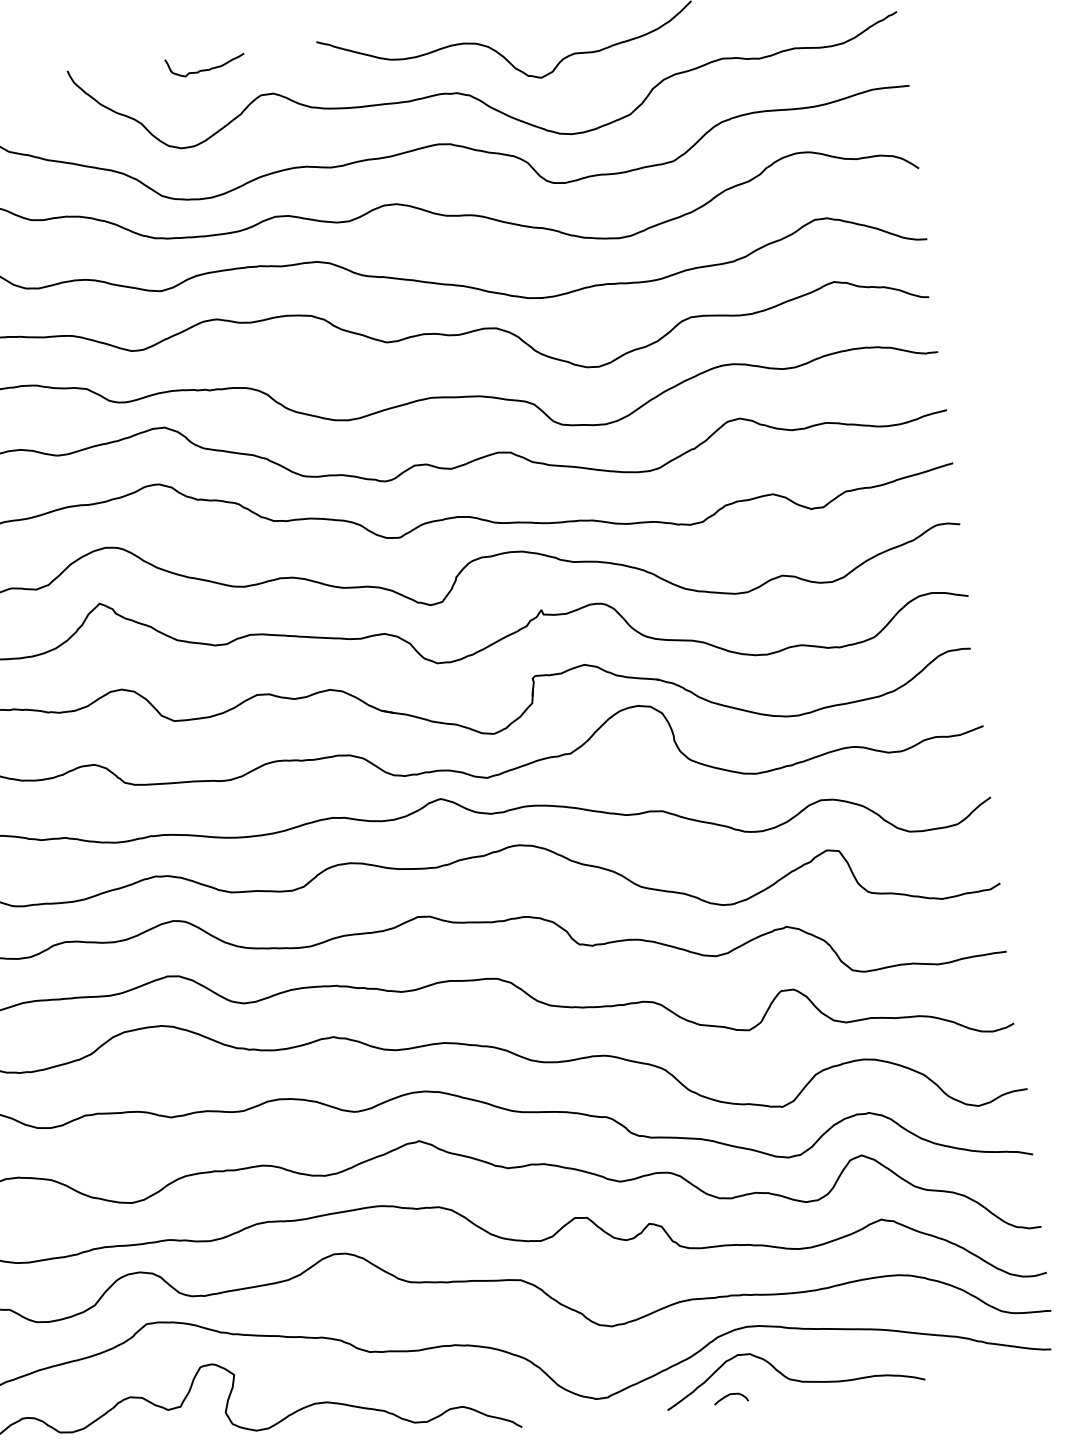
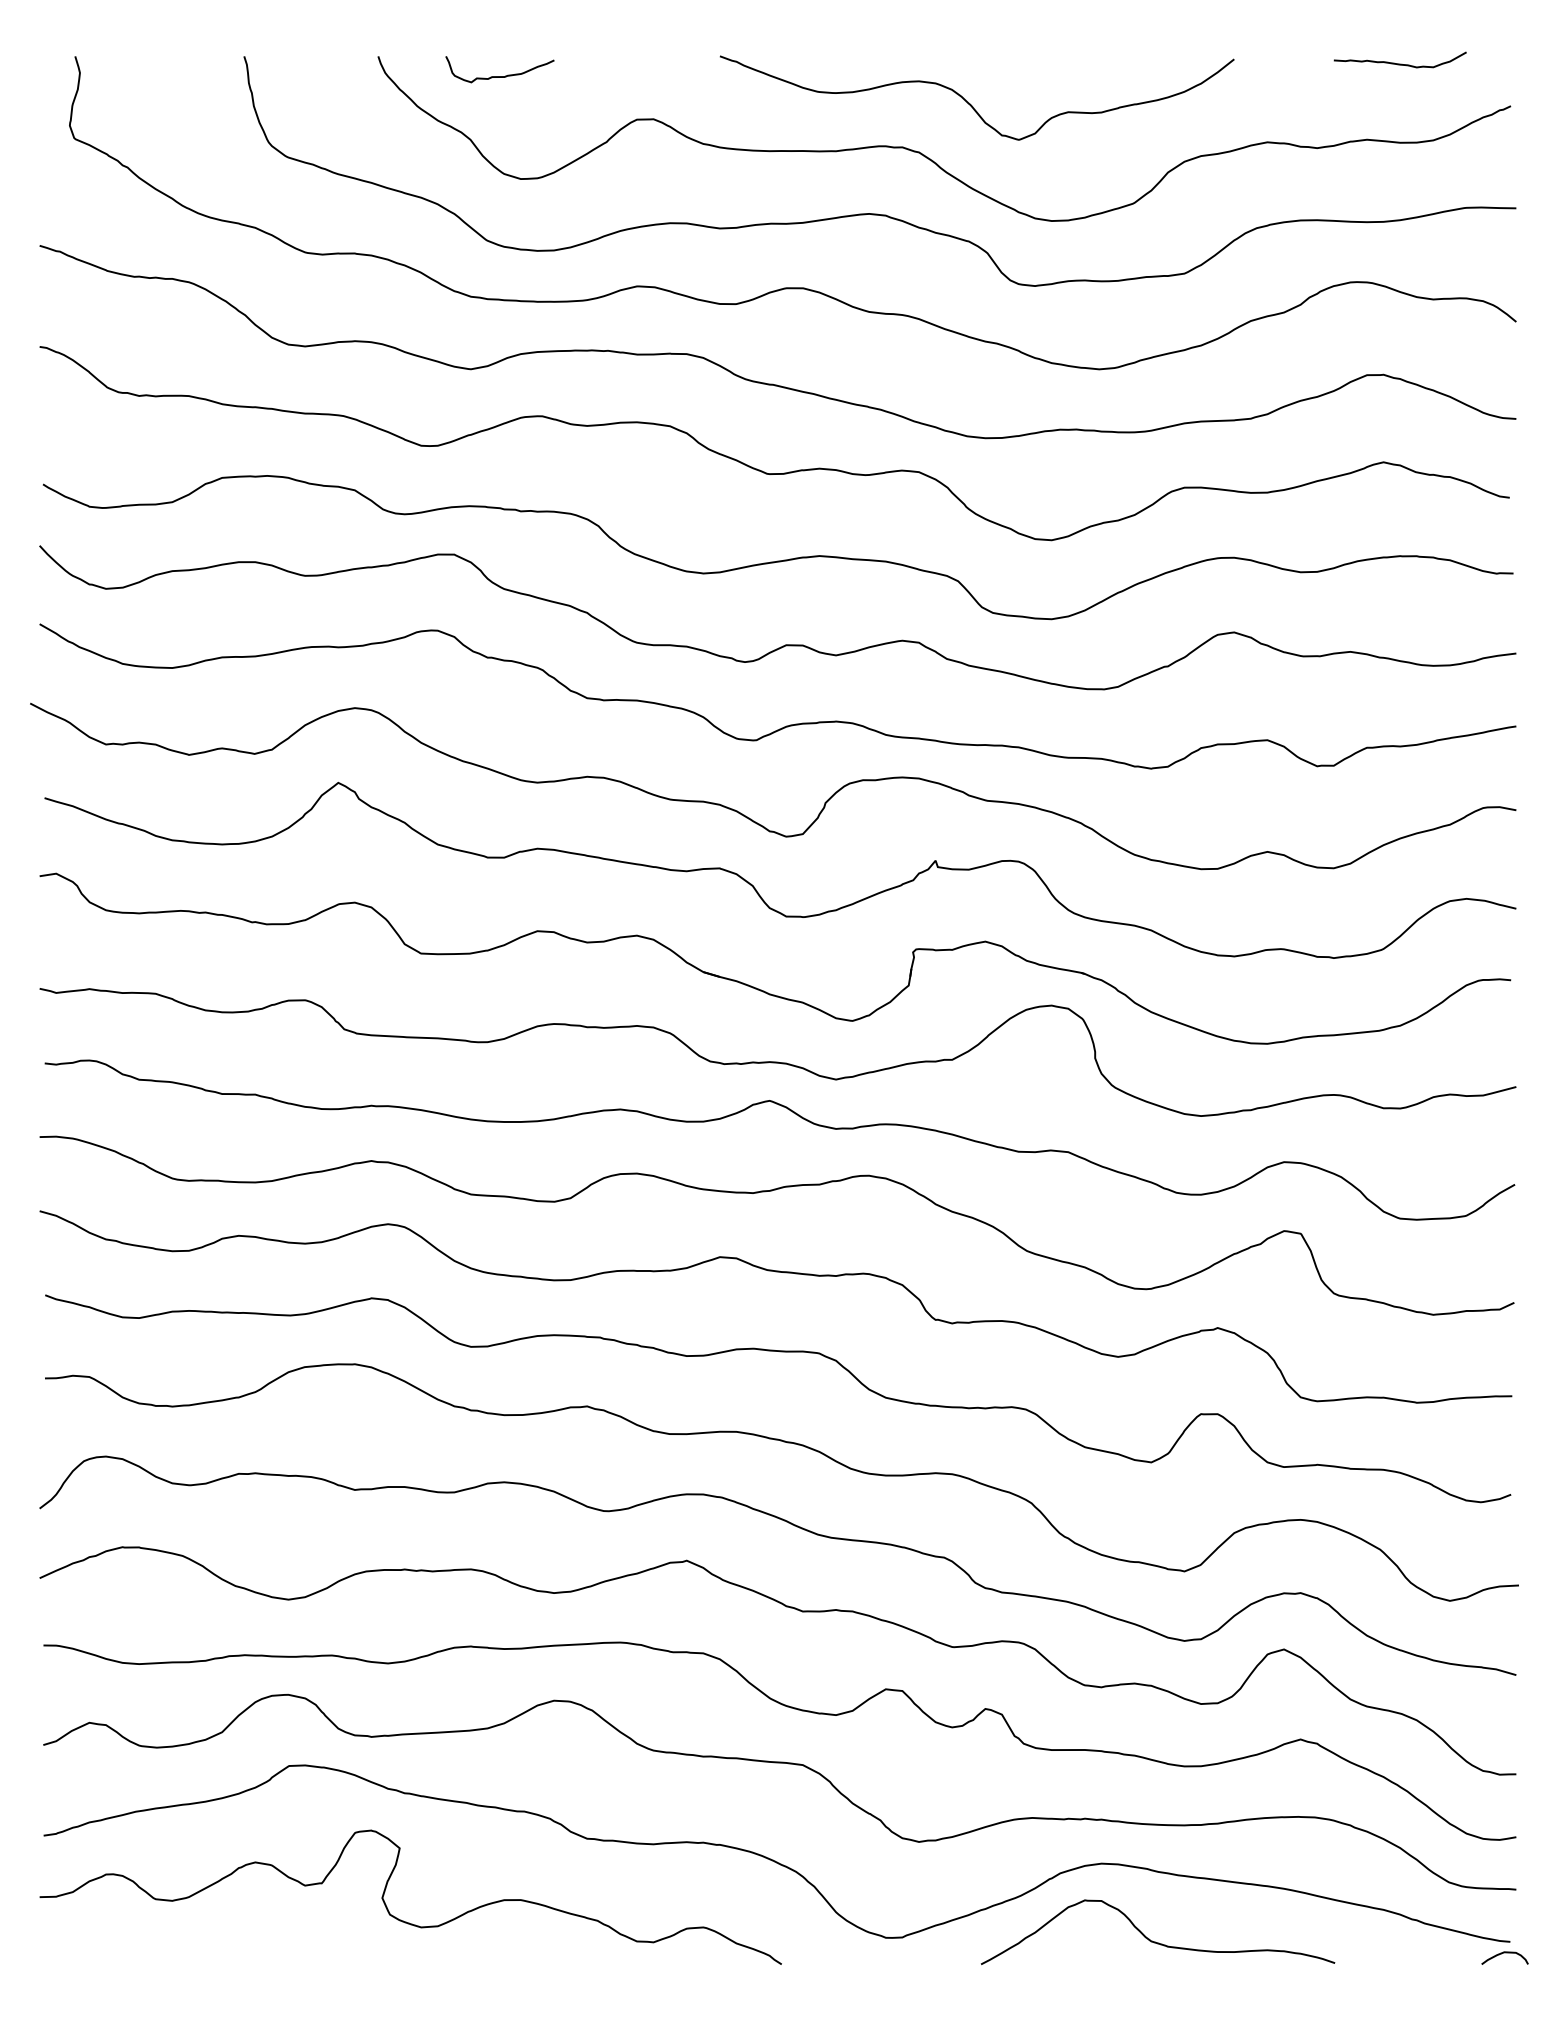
curve: (205, 69) -> (499, 76), moved
curve: (730, 1395) -> (1504, 1953), moved

